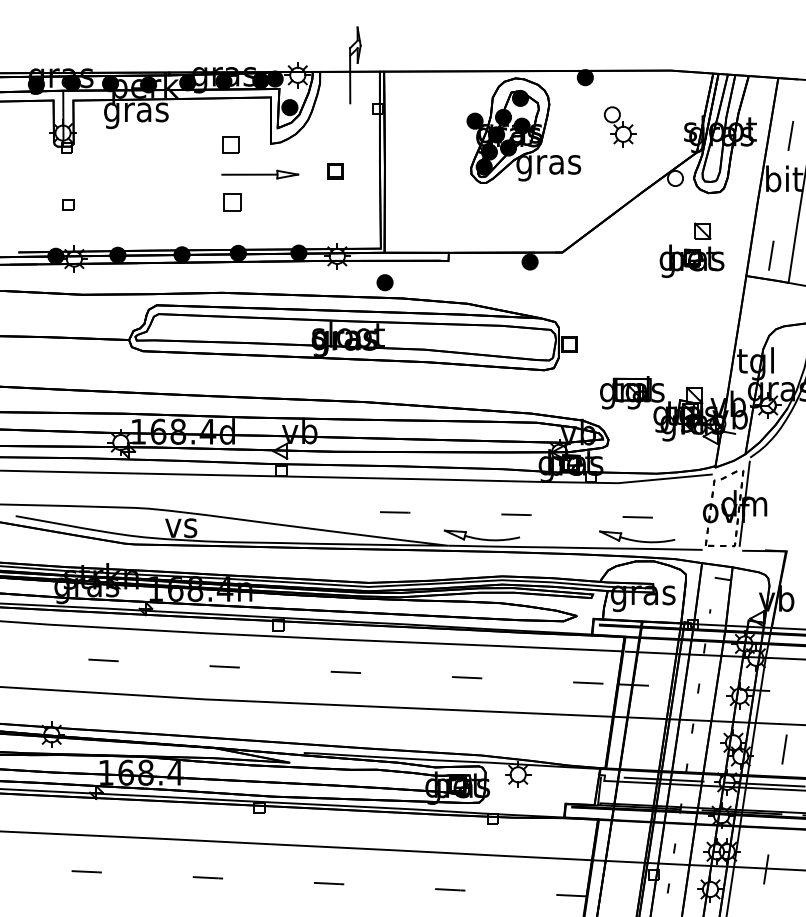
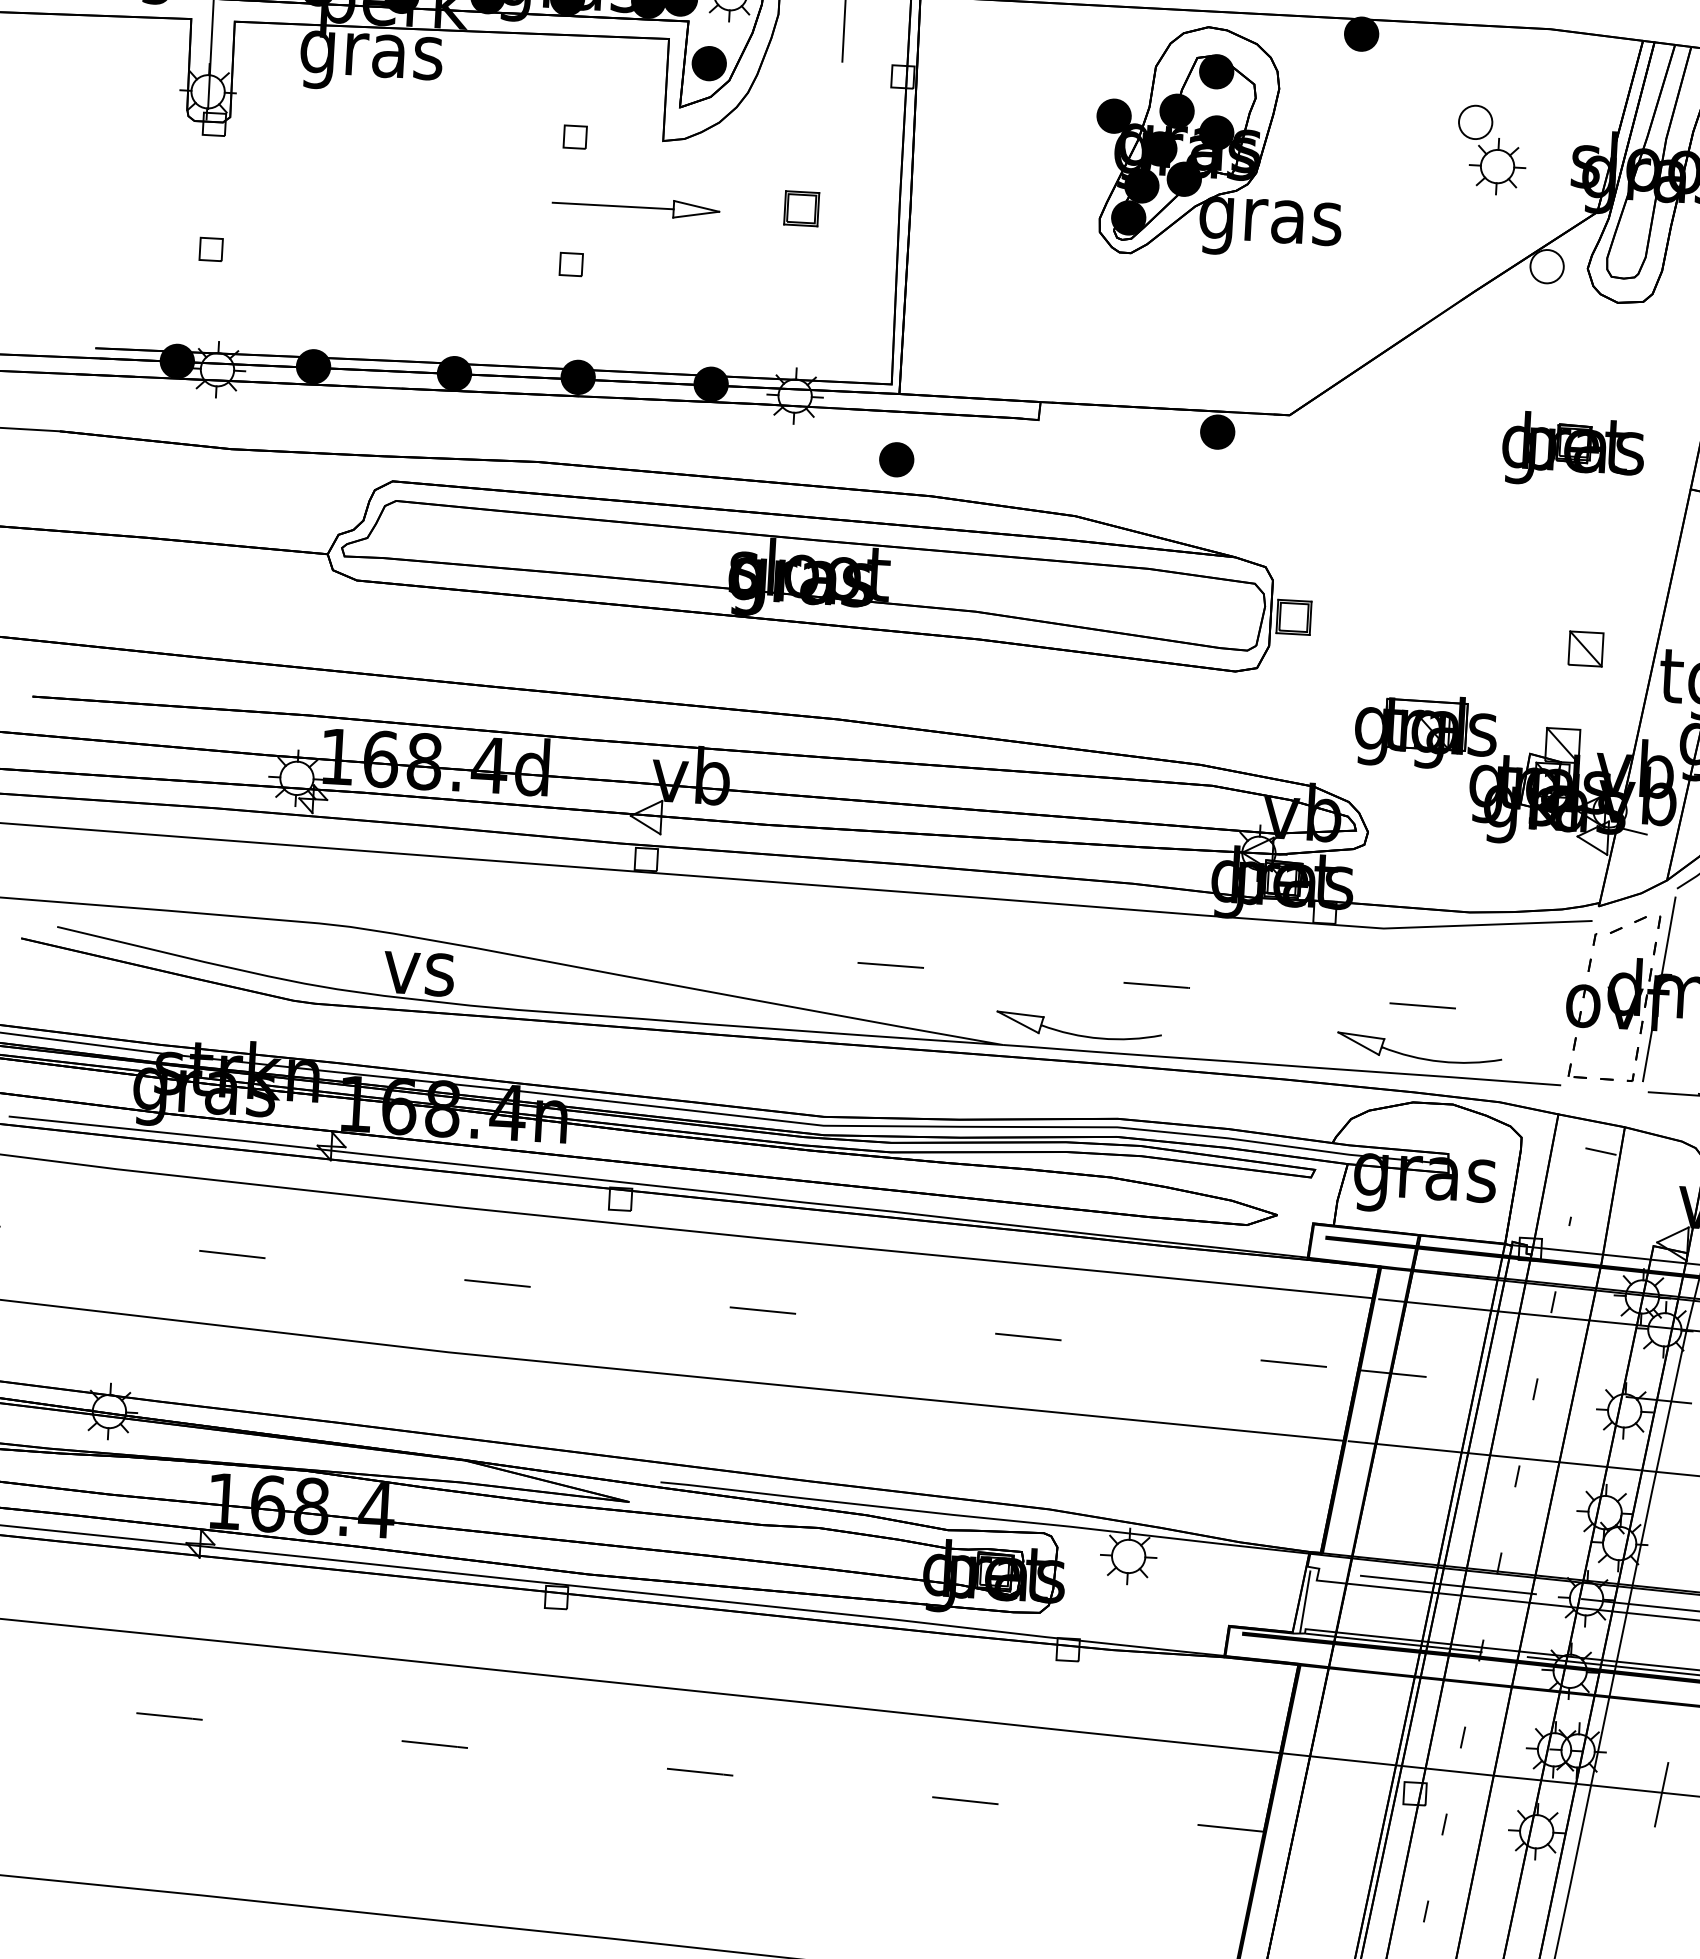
part: (619, 126) -> (1489, 148), moved
part: (230, 143) -> (574, 135), size x0.62
part: (231, 201) -> (569, 262), size x0.62
part: (702, 230) -> (1585, 647), moved

